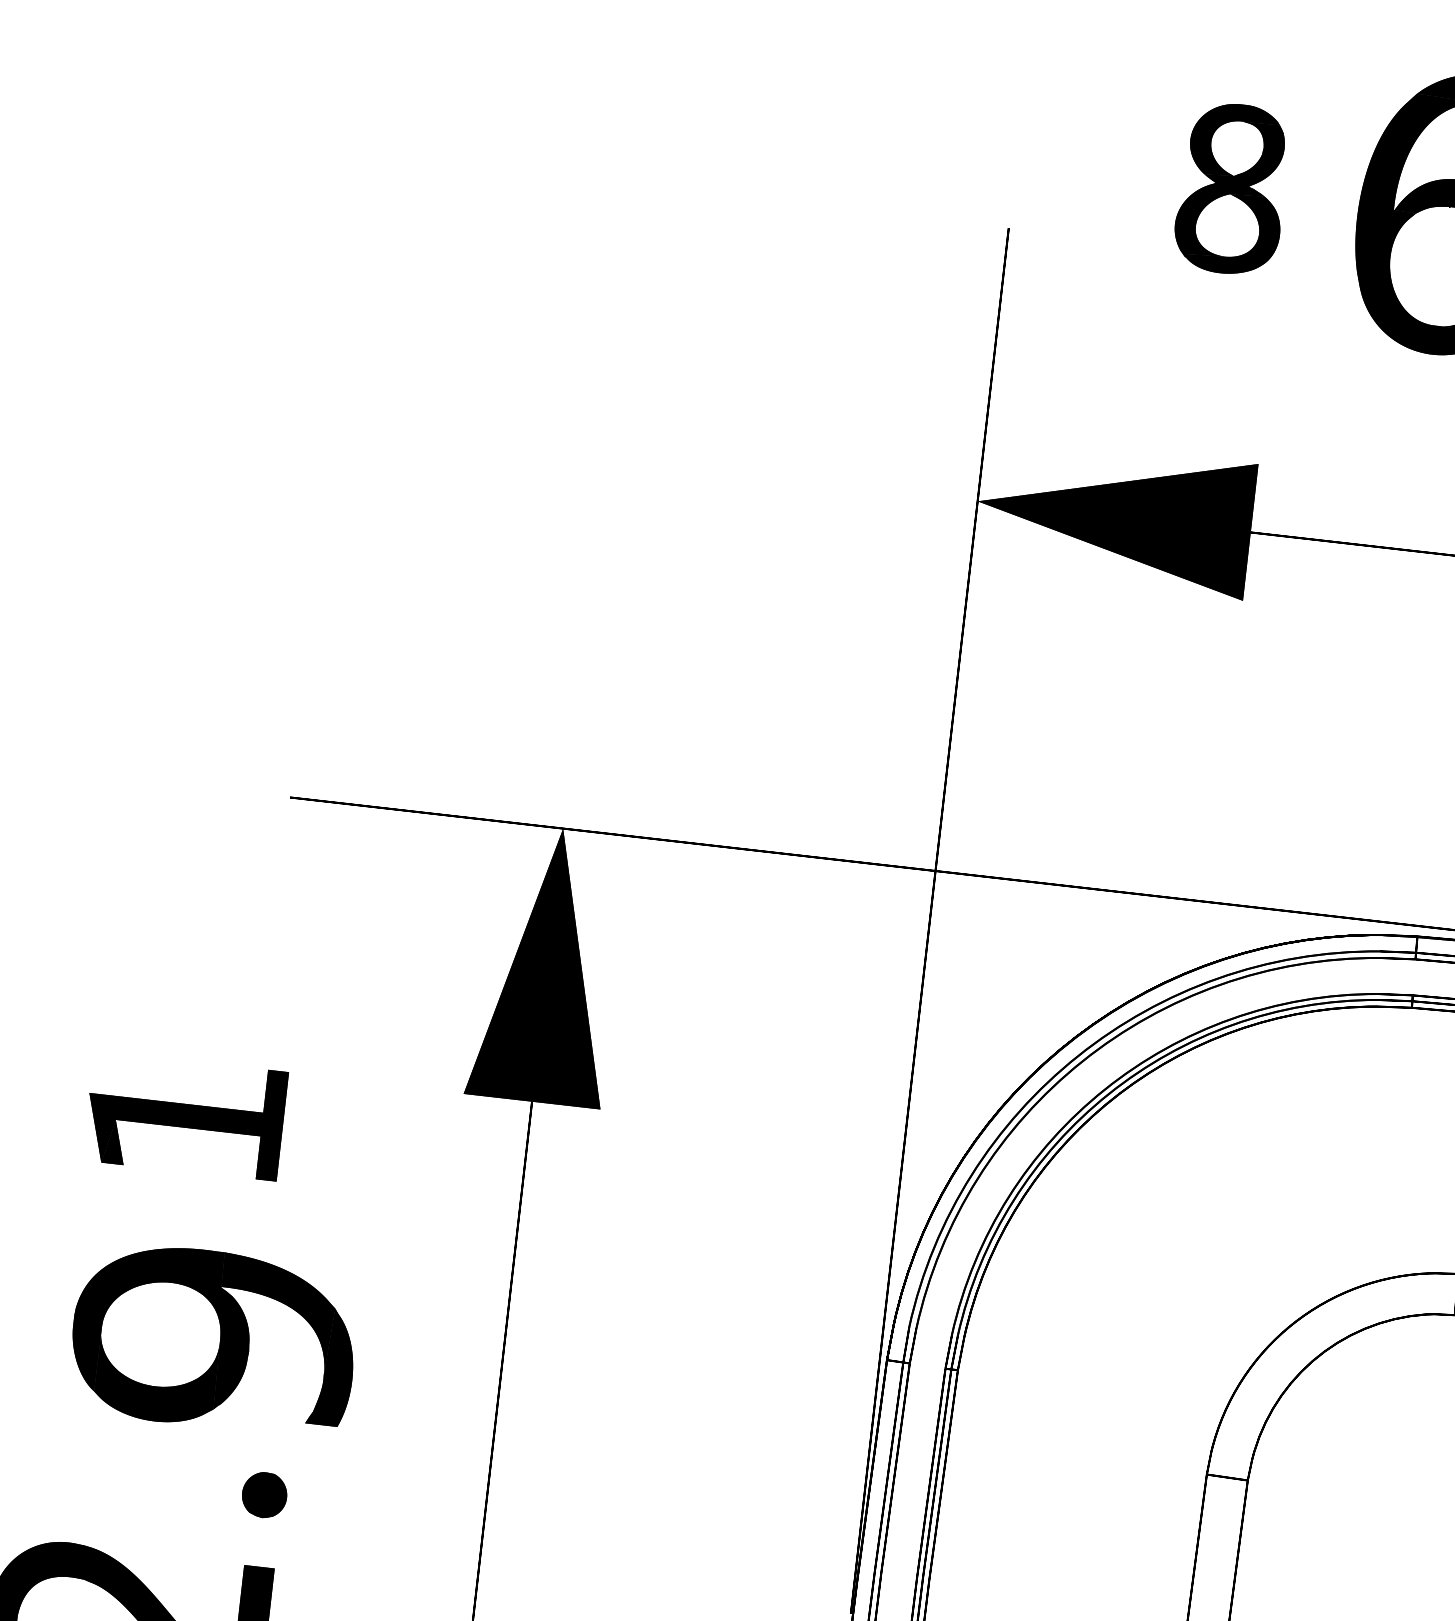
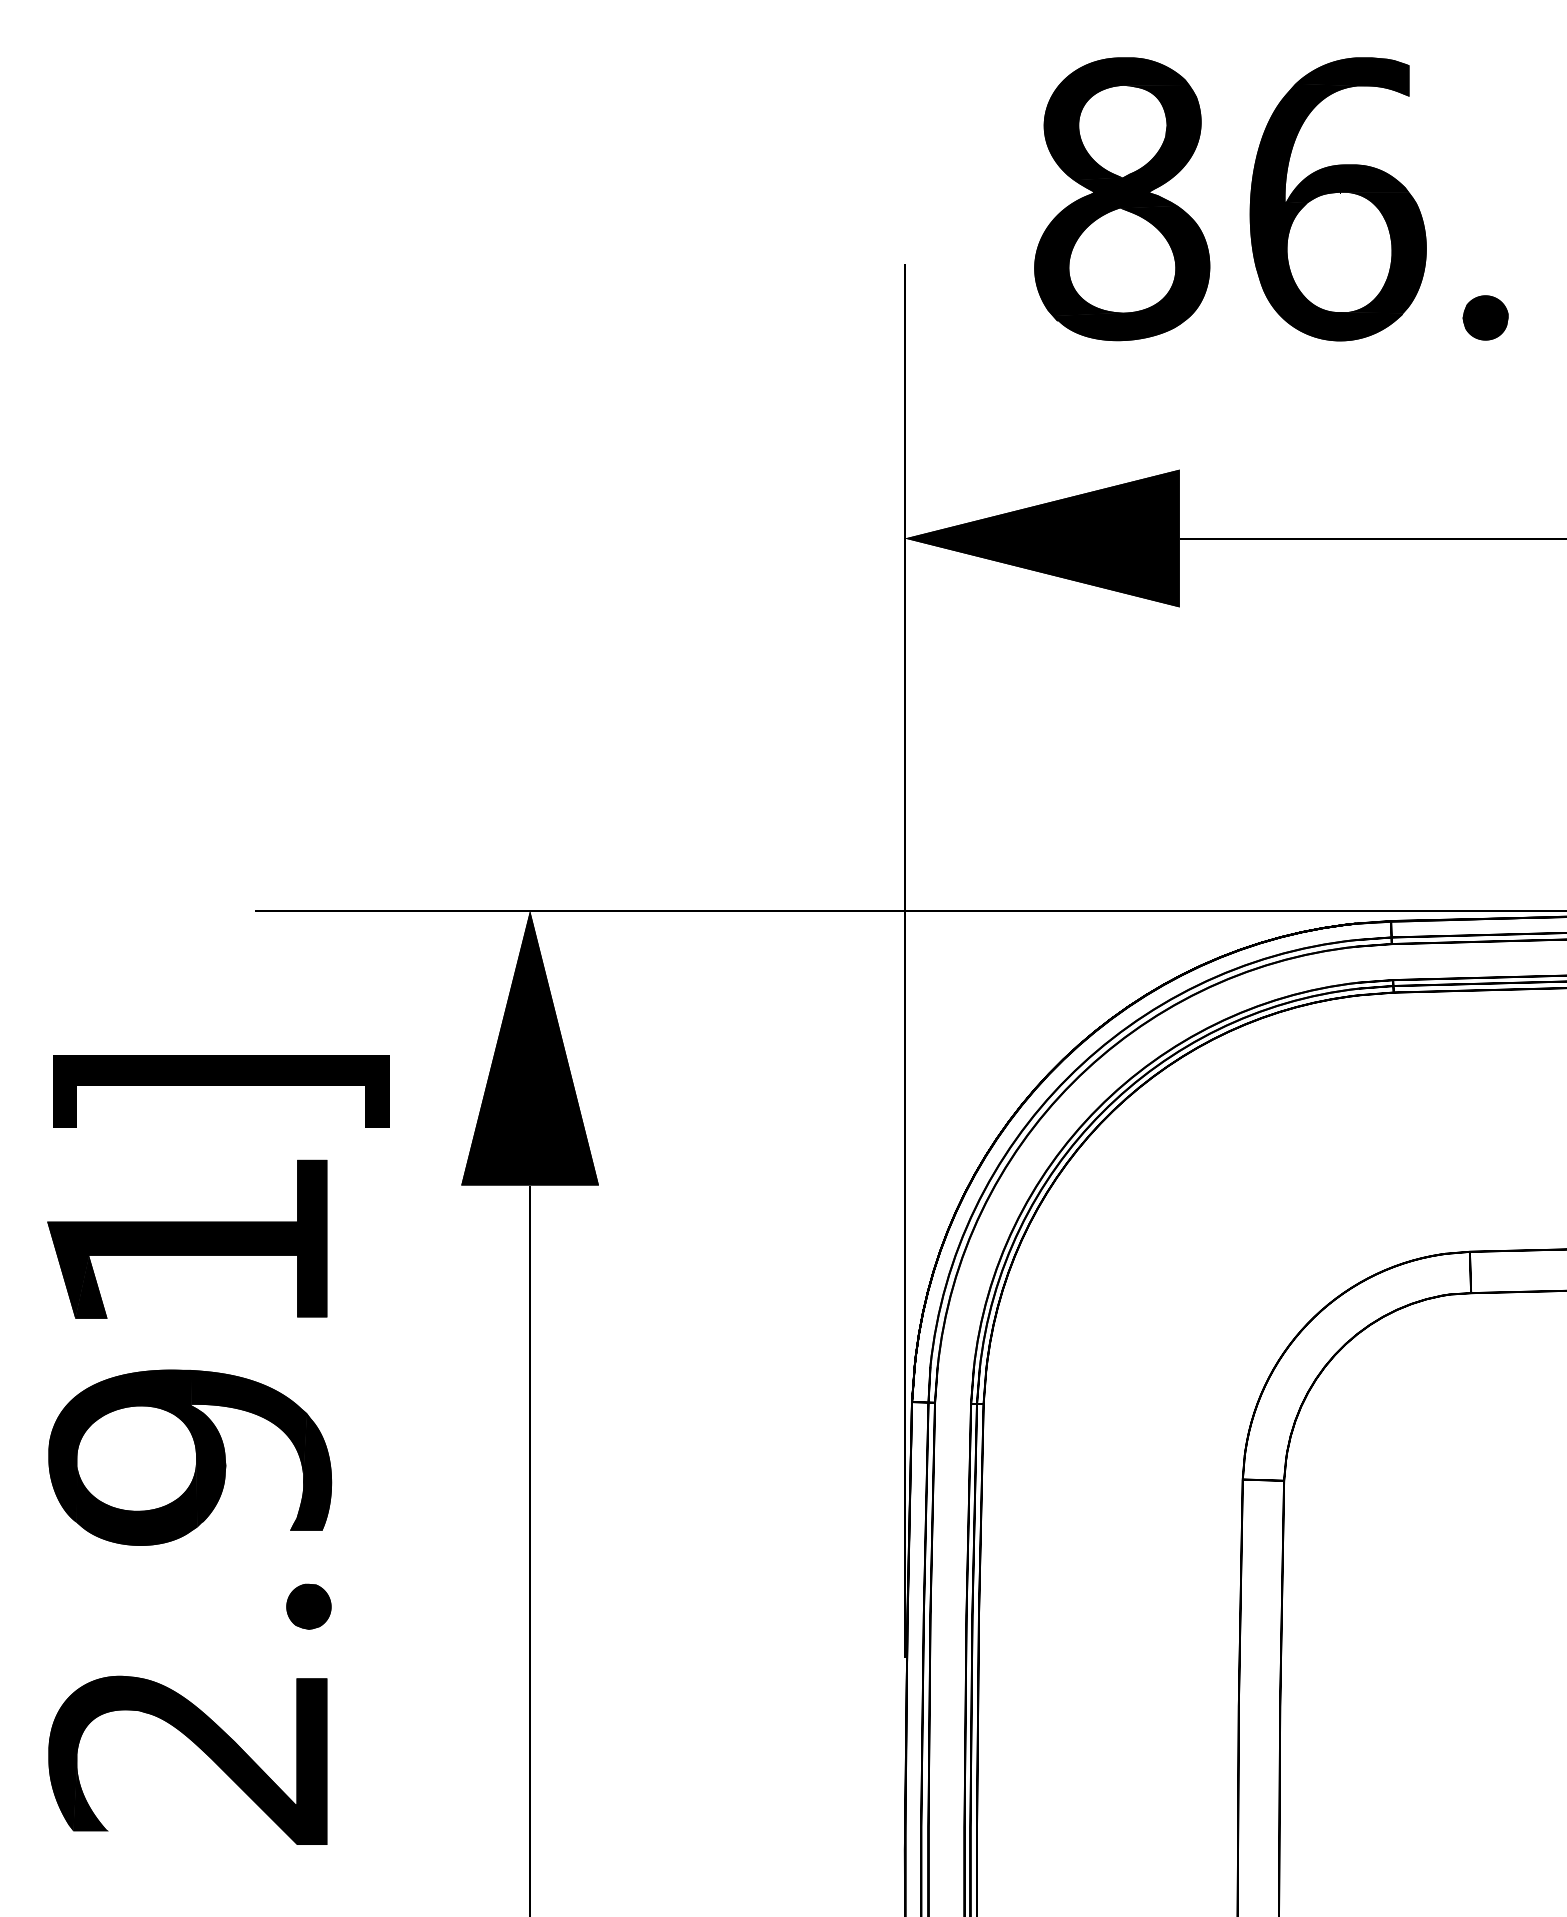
part: (1232, 189) -> (1122, 199), size x1.67
part: (236, 973) -> (221, 1091), added
part: (185, 1115) -> (187, 1238), size x1.43
part: (214, 1339) -> (190, 1457), moved

